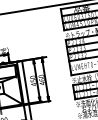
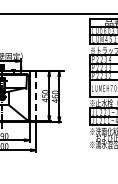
line: (25, 82) -> (35, 96), solid -> dashed

